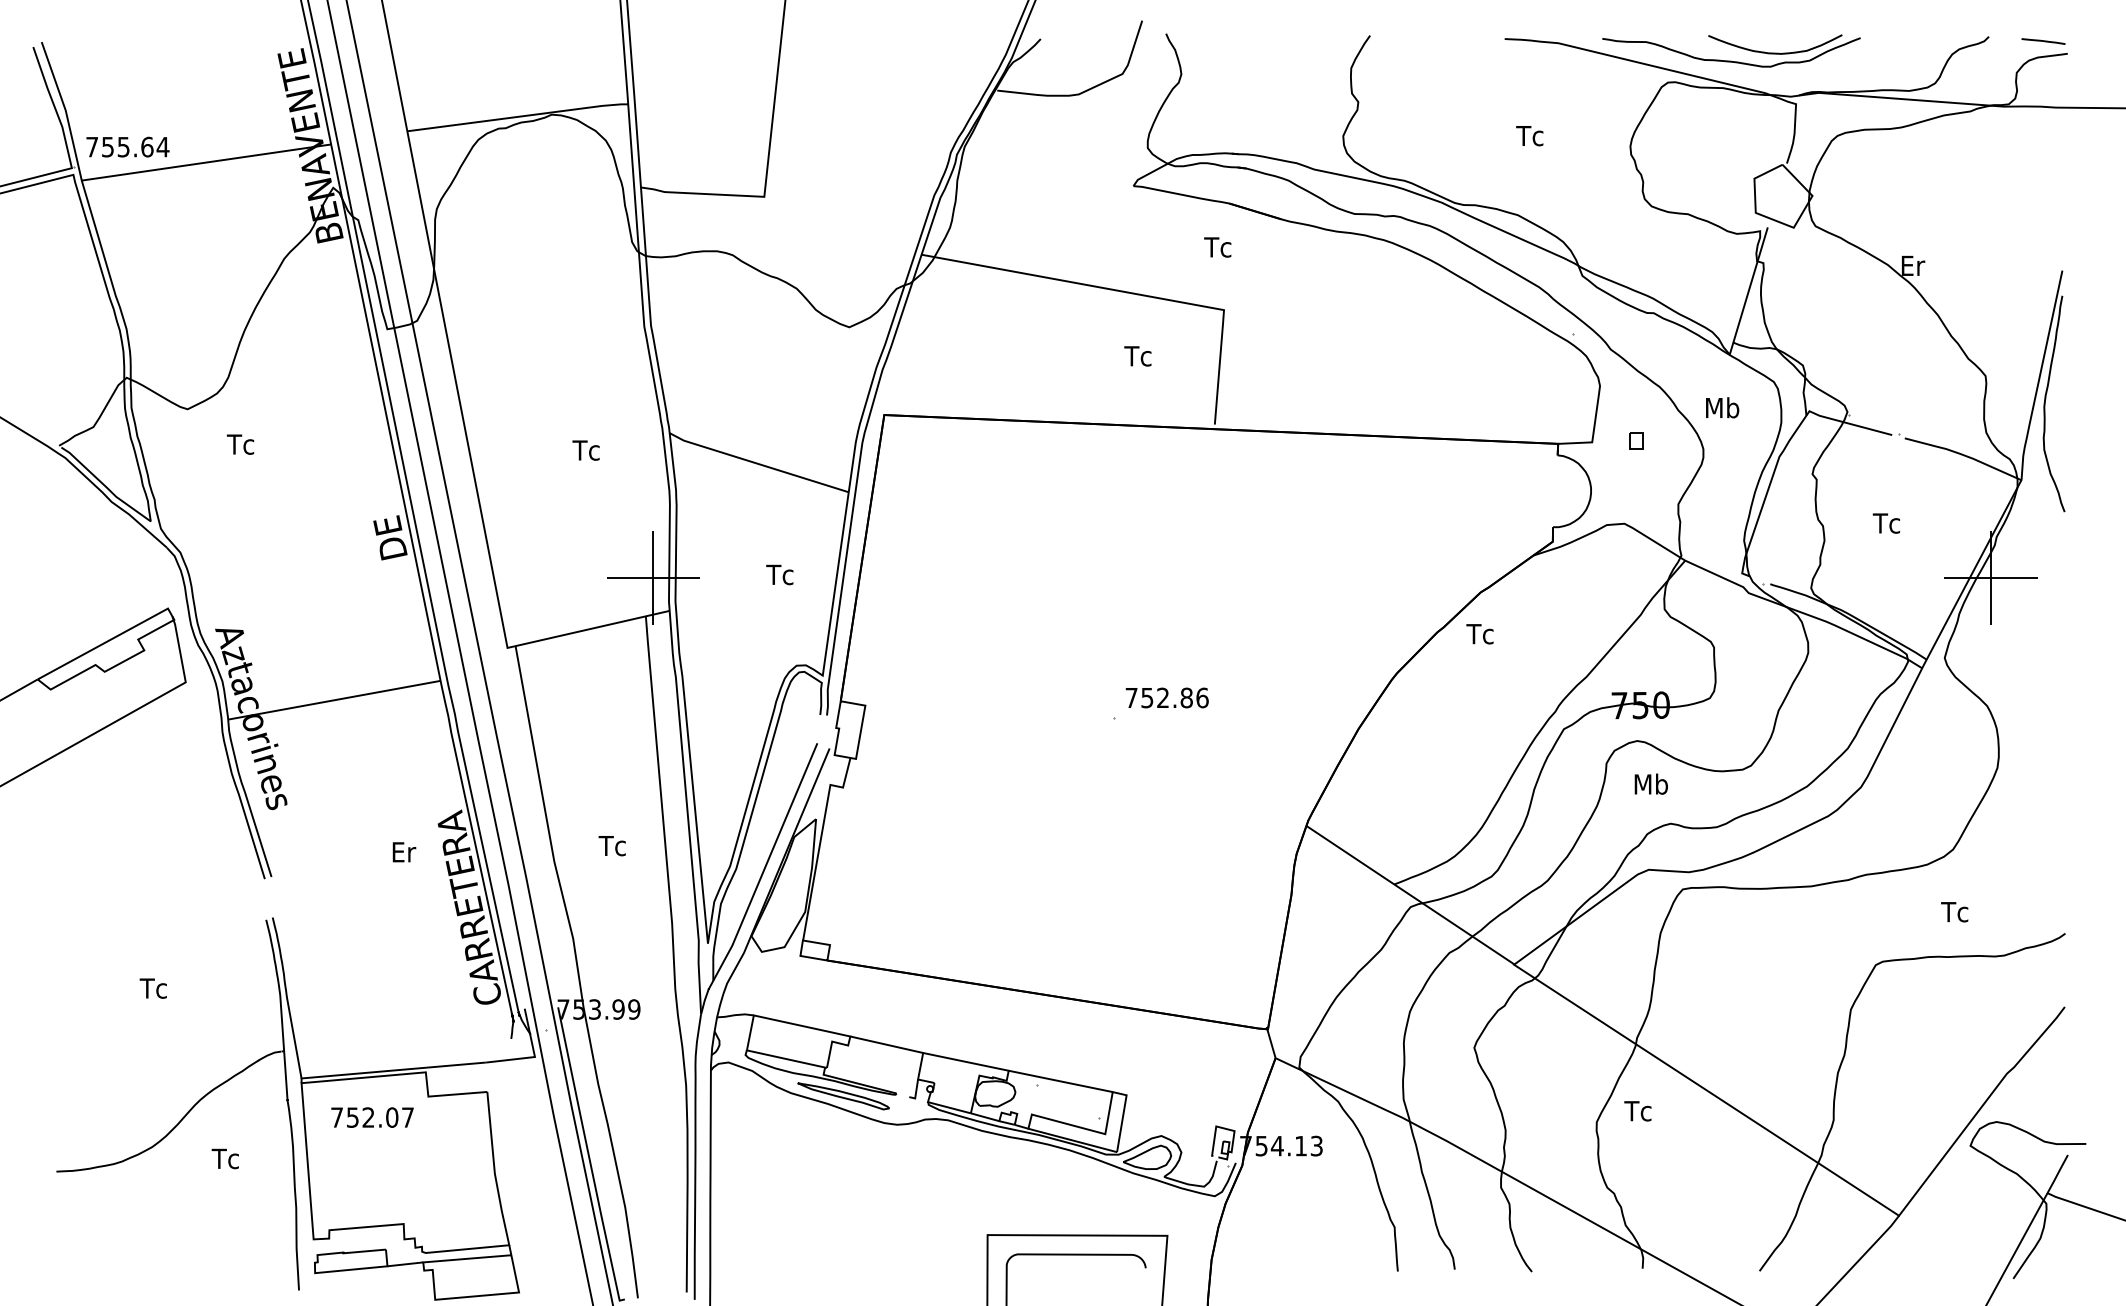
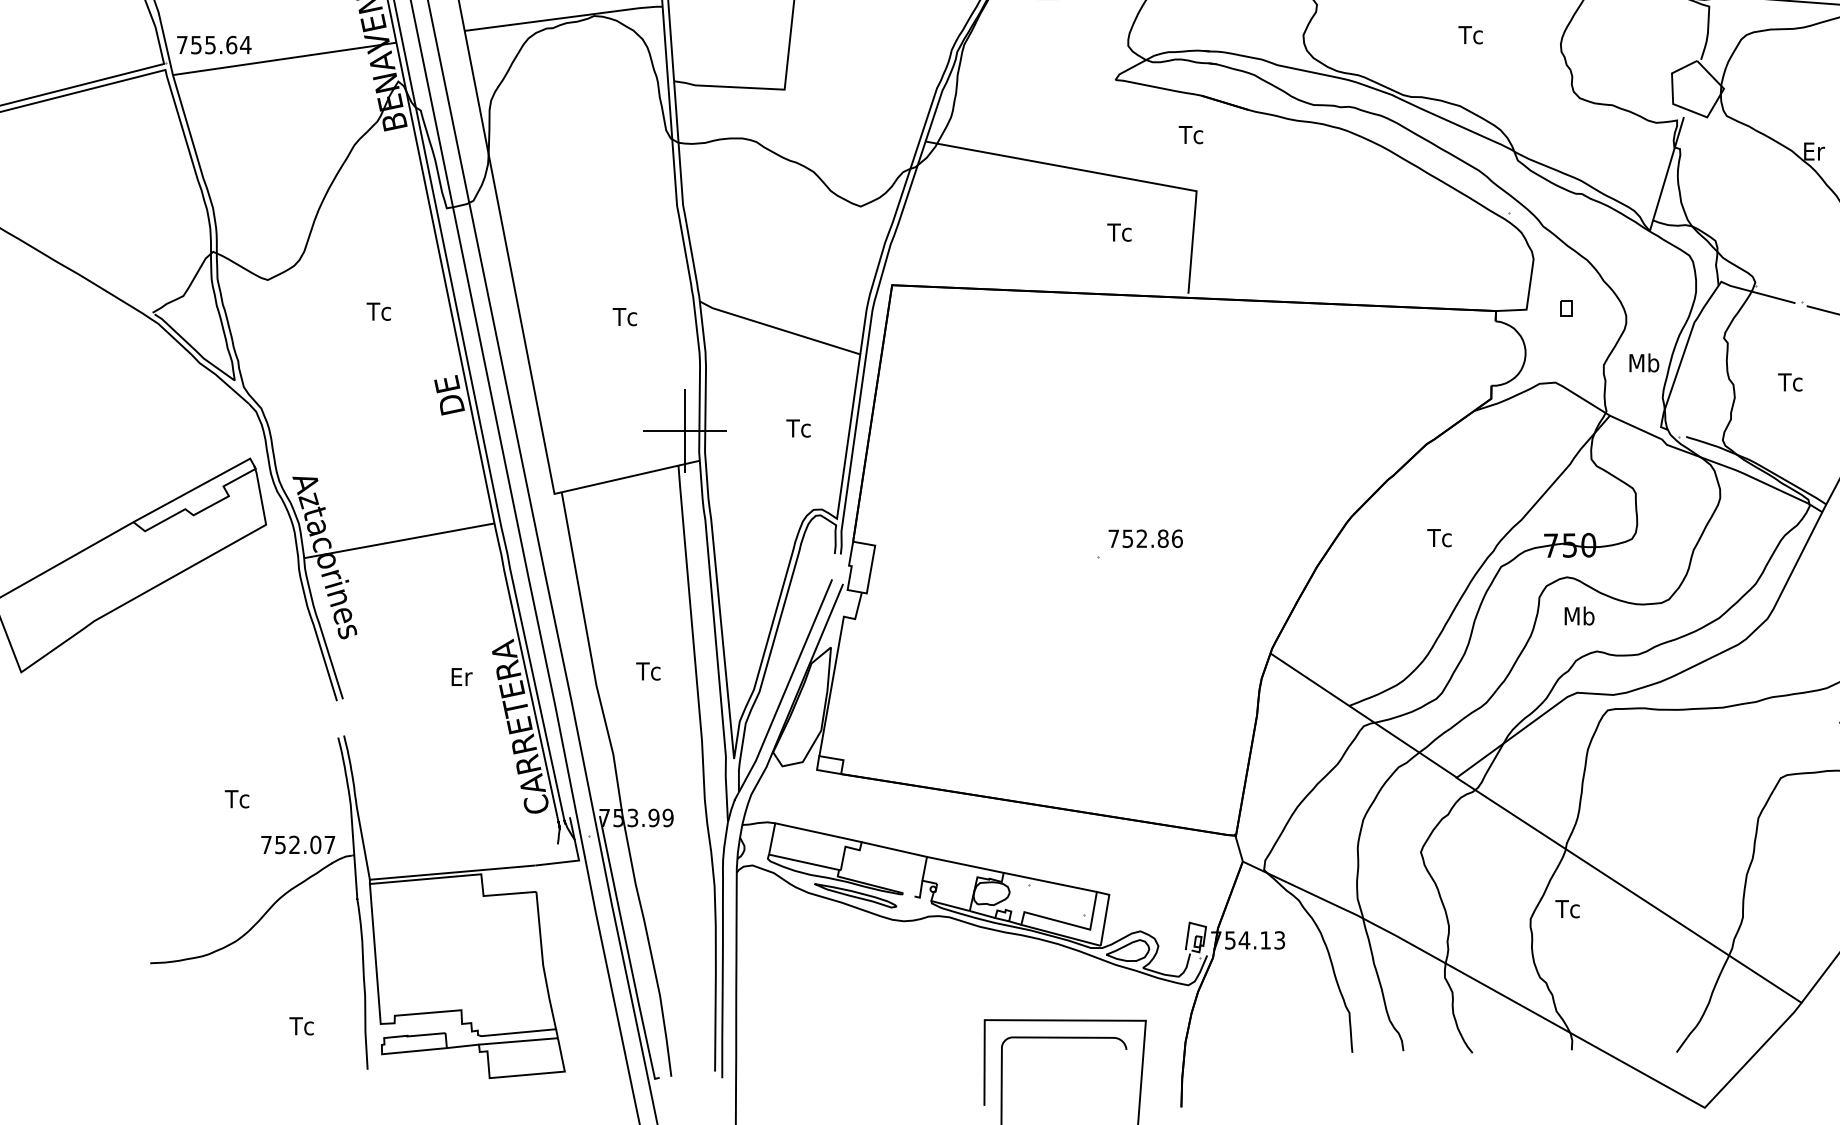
text: (1722, 407) -> (1644, 362), moved
text: (240, 444) -> (378, 311), moved
text: (1479, 634) -> (1439, 538), moved
text: (372, 1117) -> (298, 844), moved
text: (224, 1158) -> (300, 1025), moved

